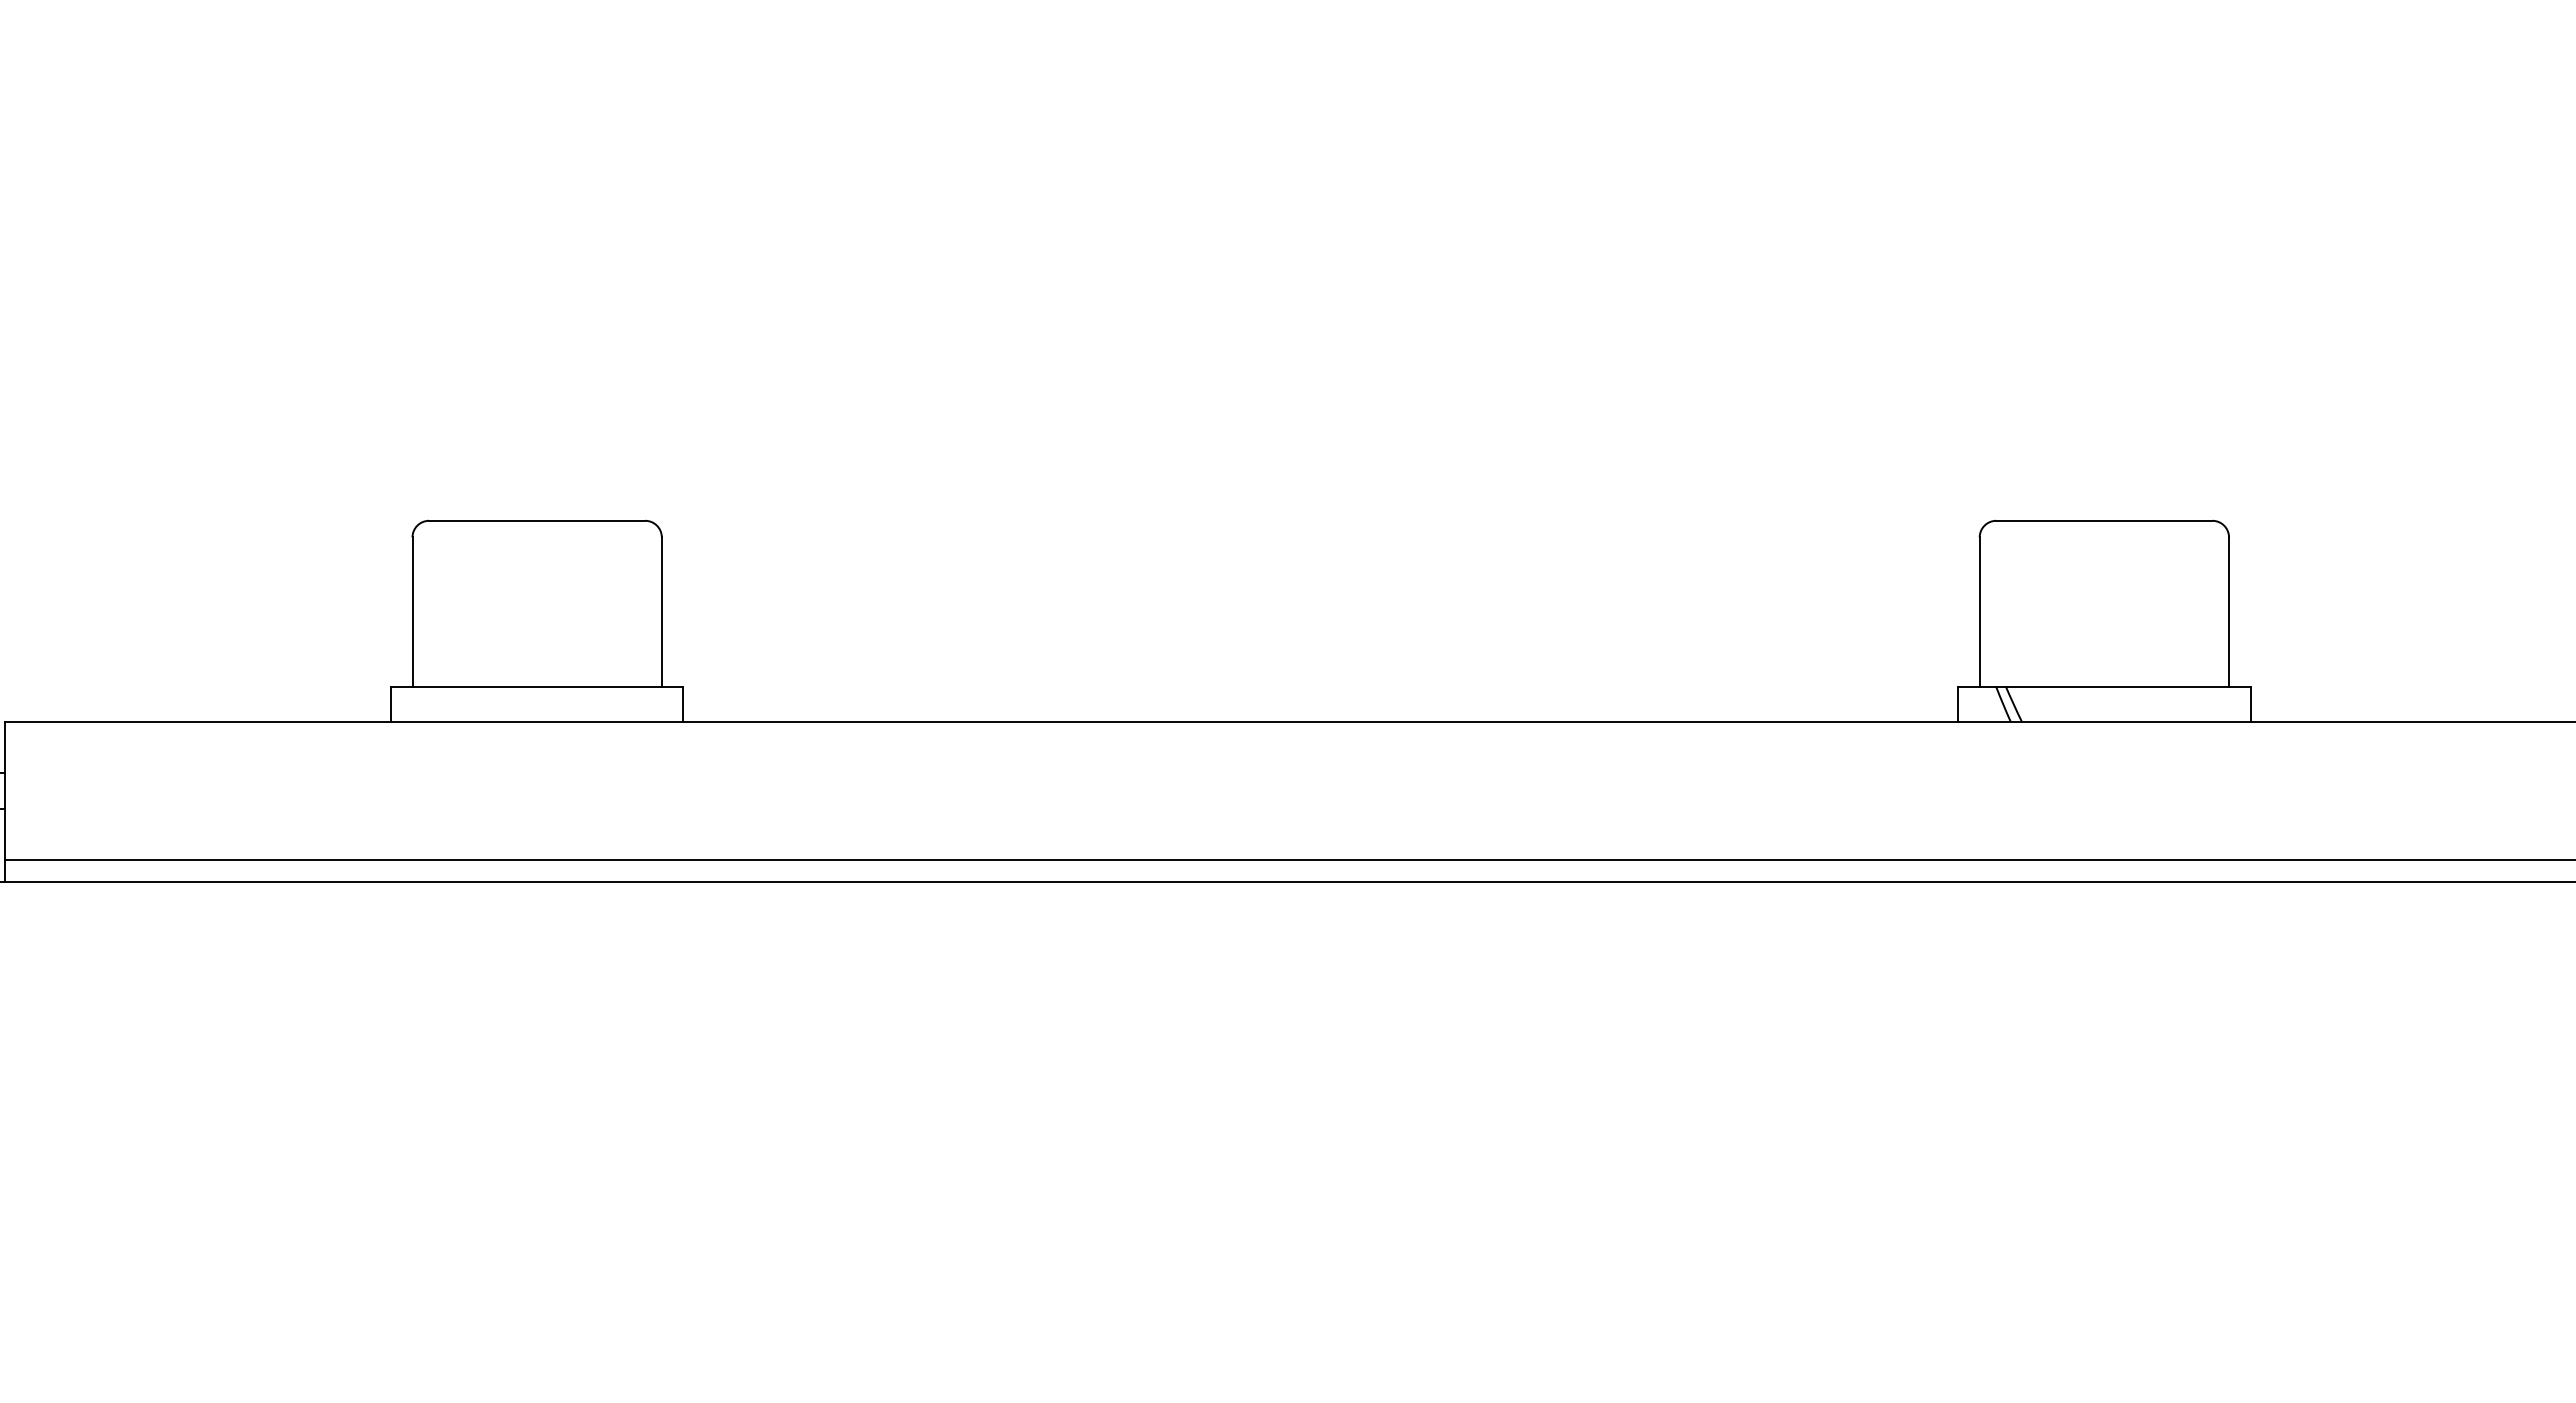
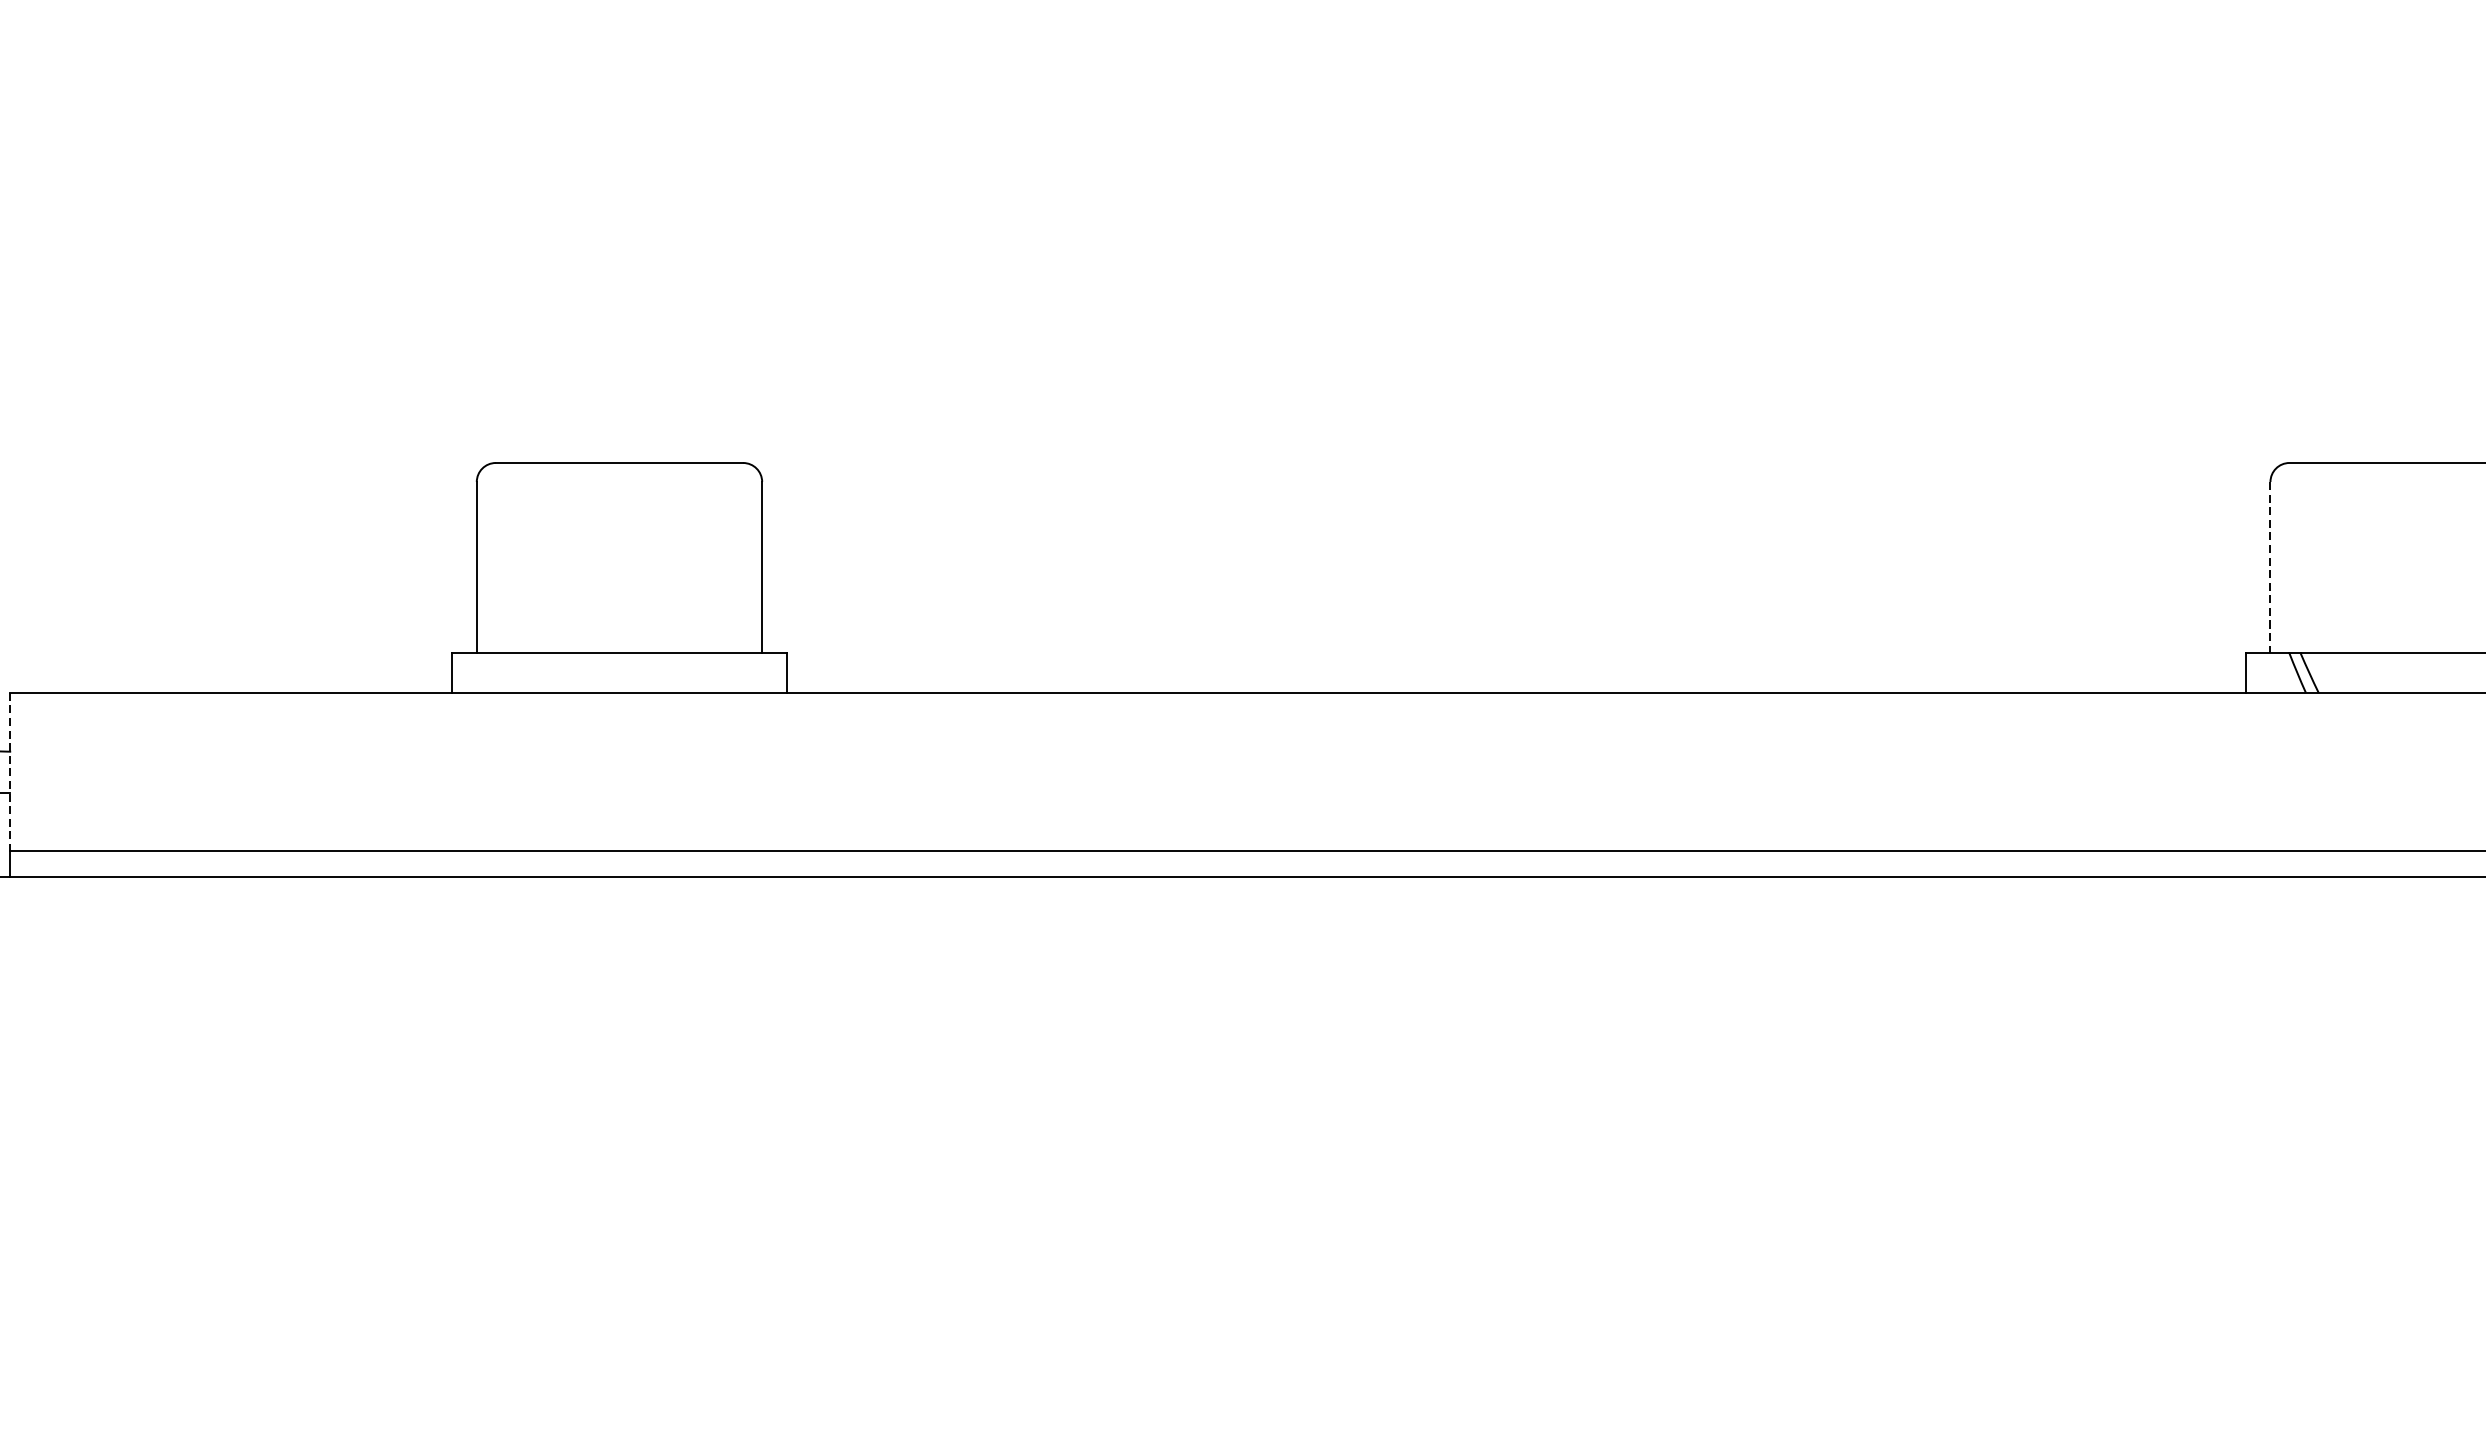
line: (1979, 612) -> (2270, 567), solid -> dashed
line: (4, 791) -> (9, 772), solid -> dashed

